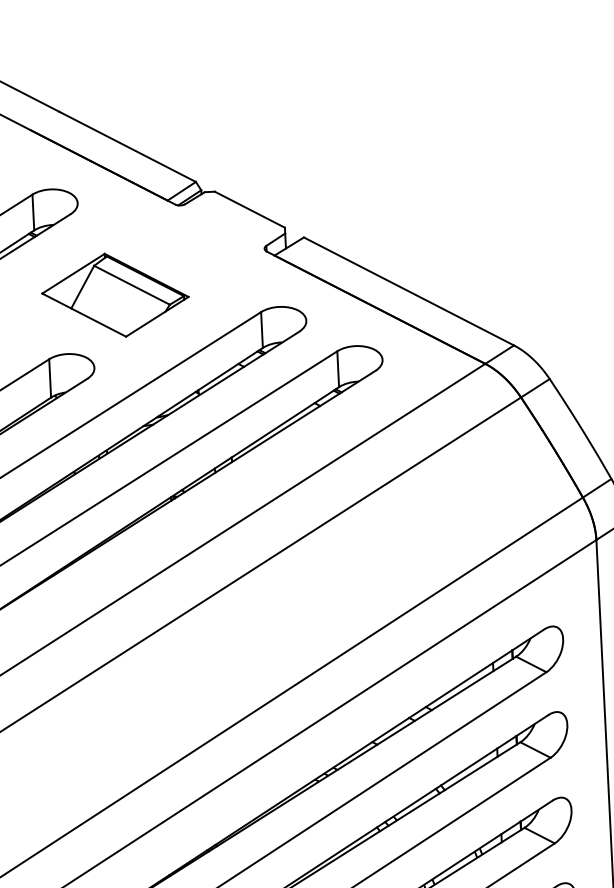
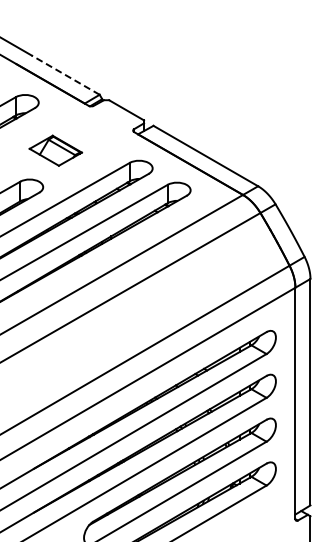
line: (127, 145) -> (65, 74), solid -> dashed
part: (114, 294) -> (55, 150), size x0.7

